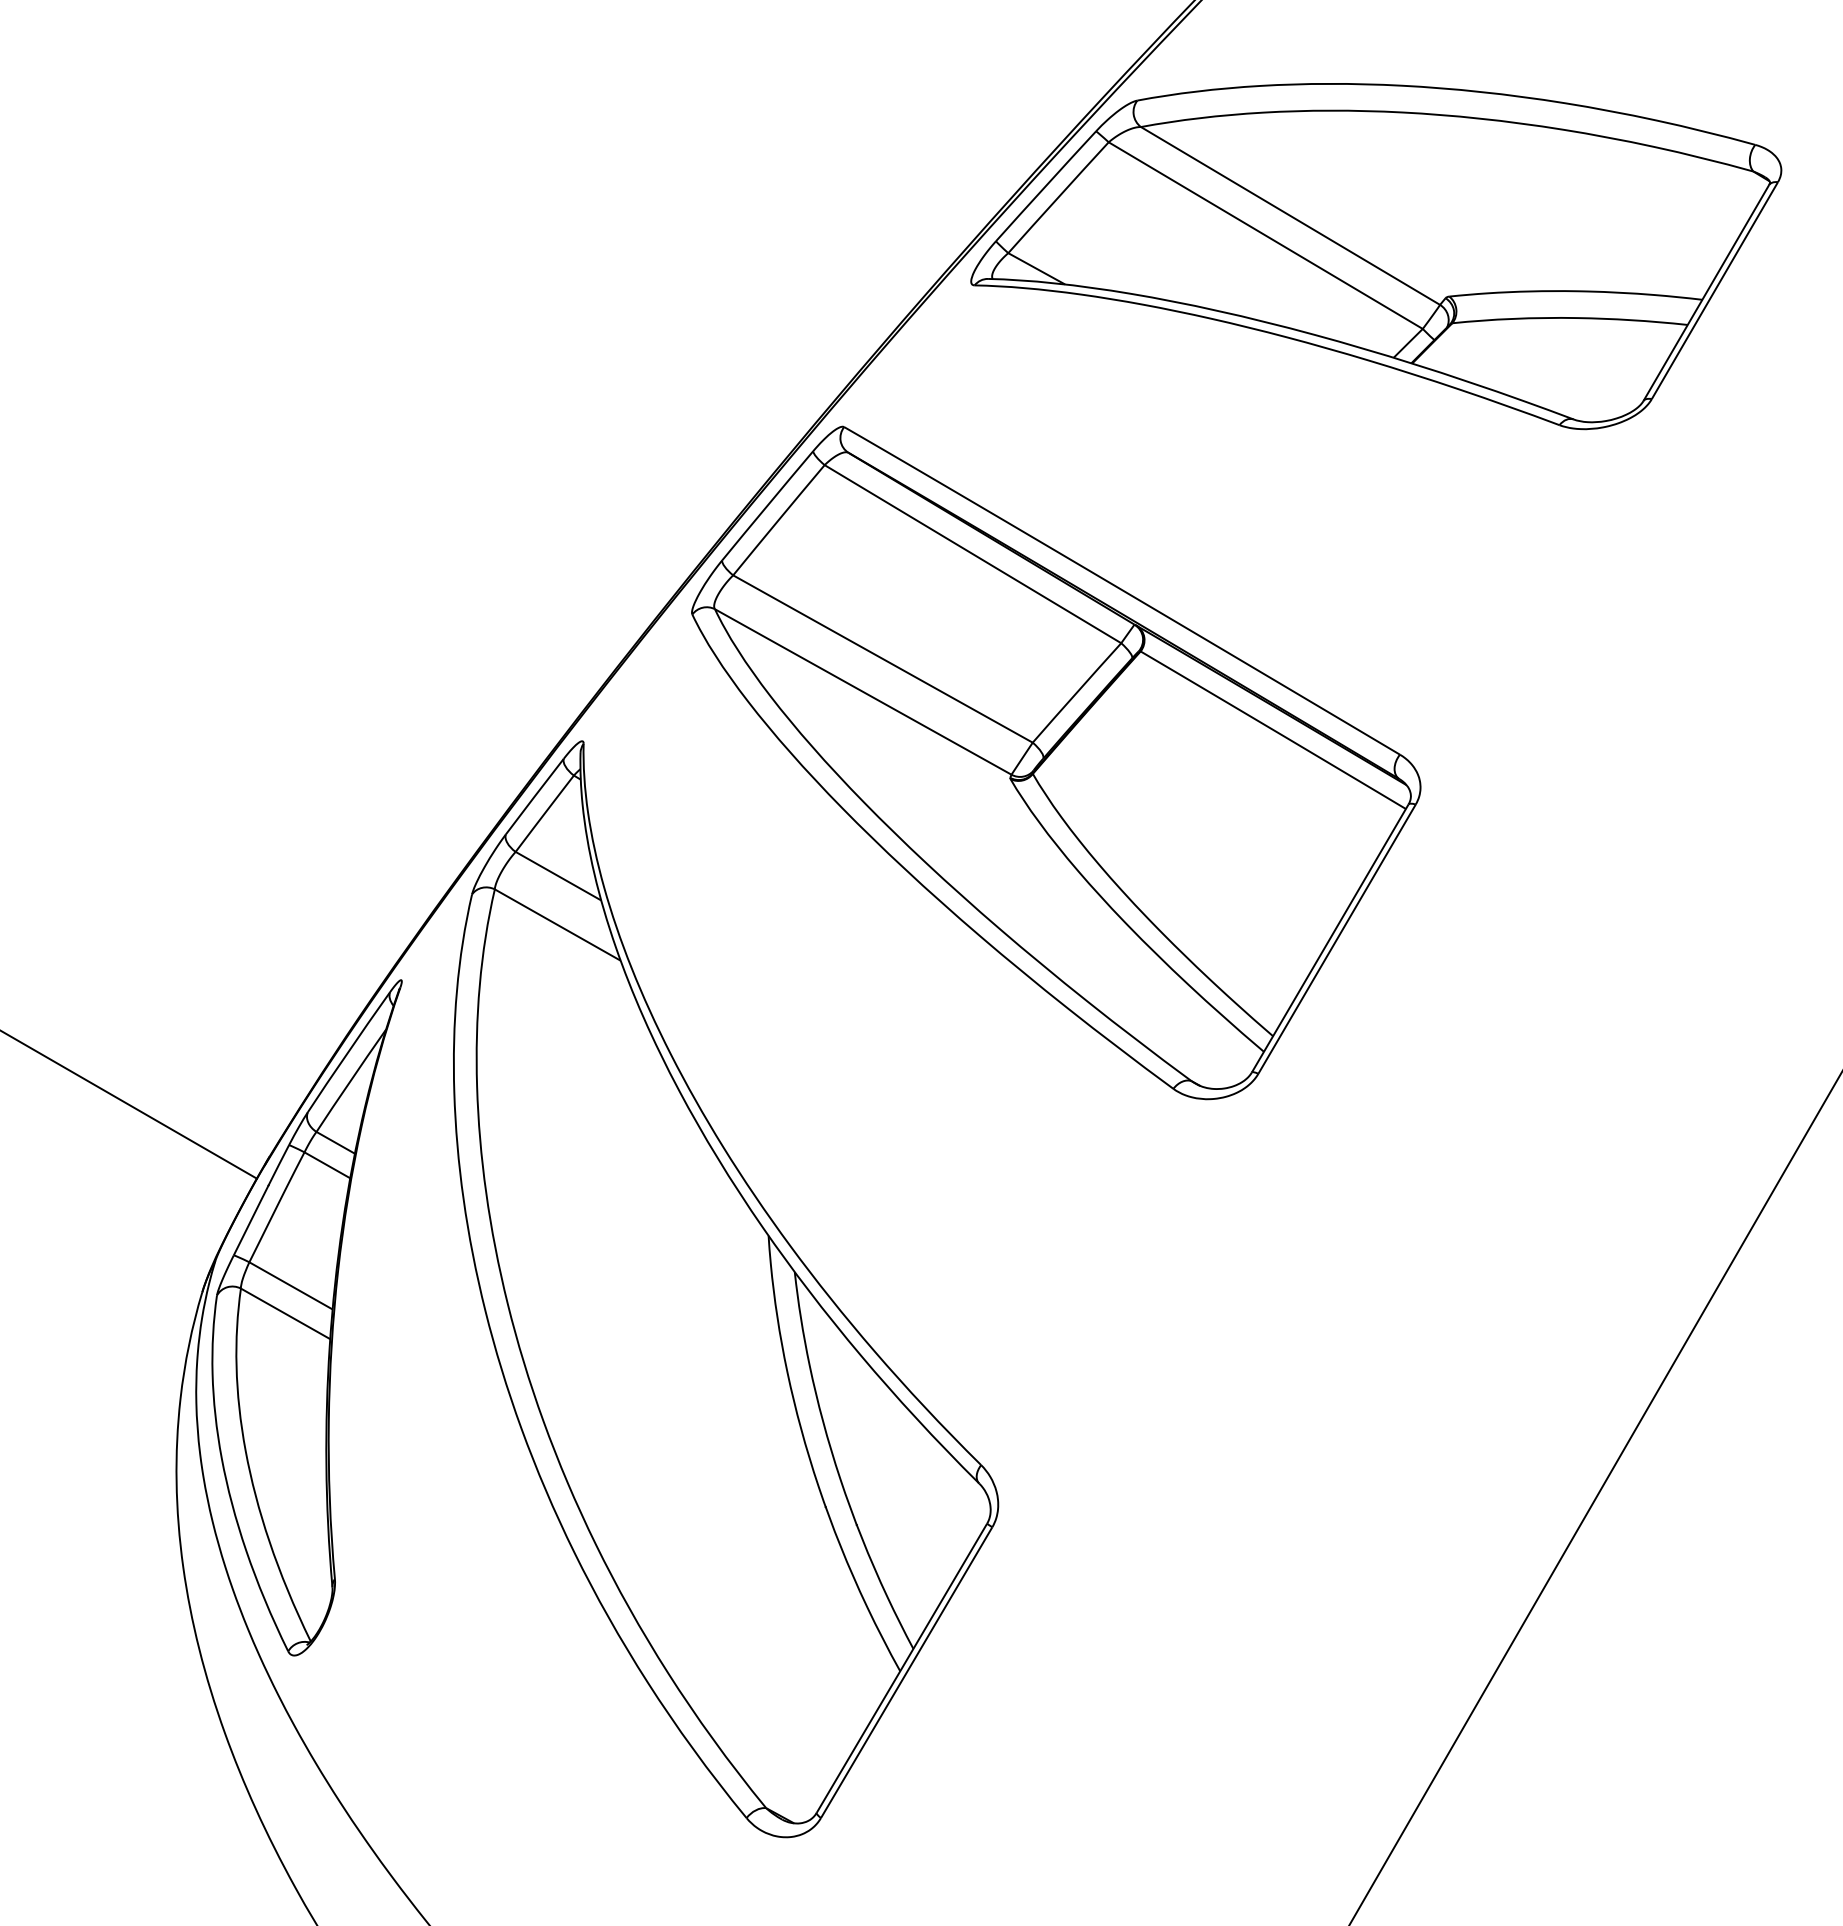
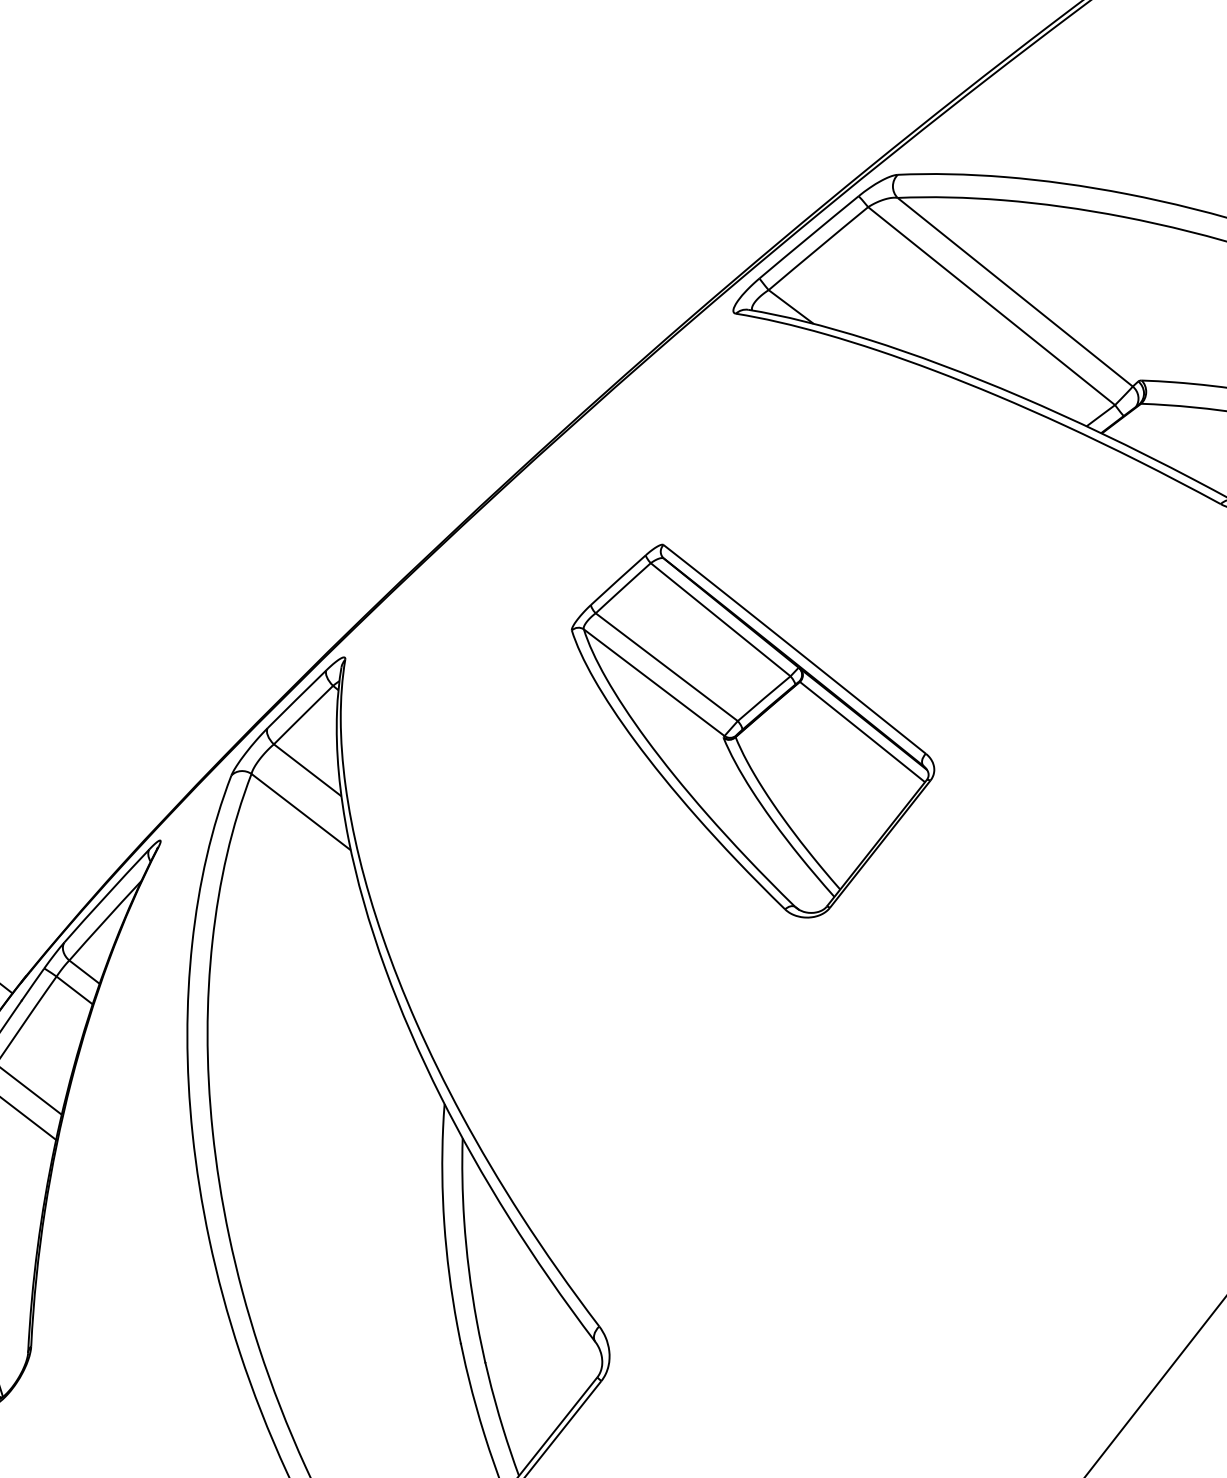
part: (1056, 762) -> (748, 732), size x0.6

